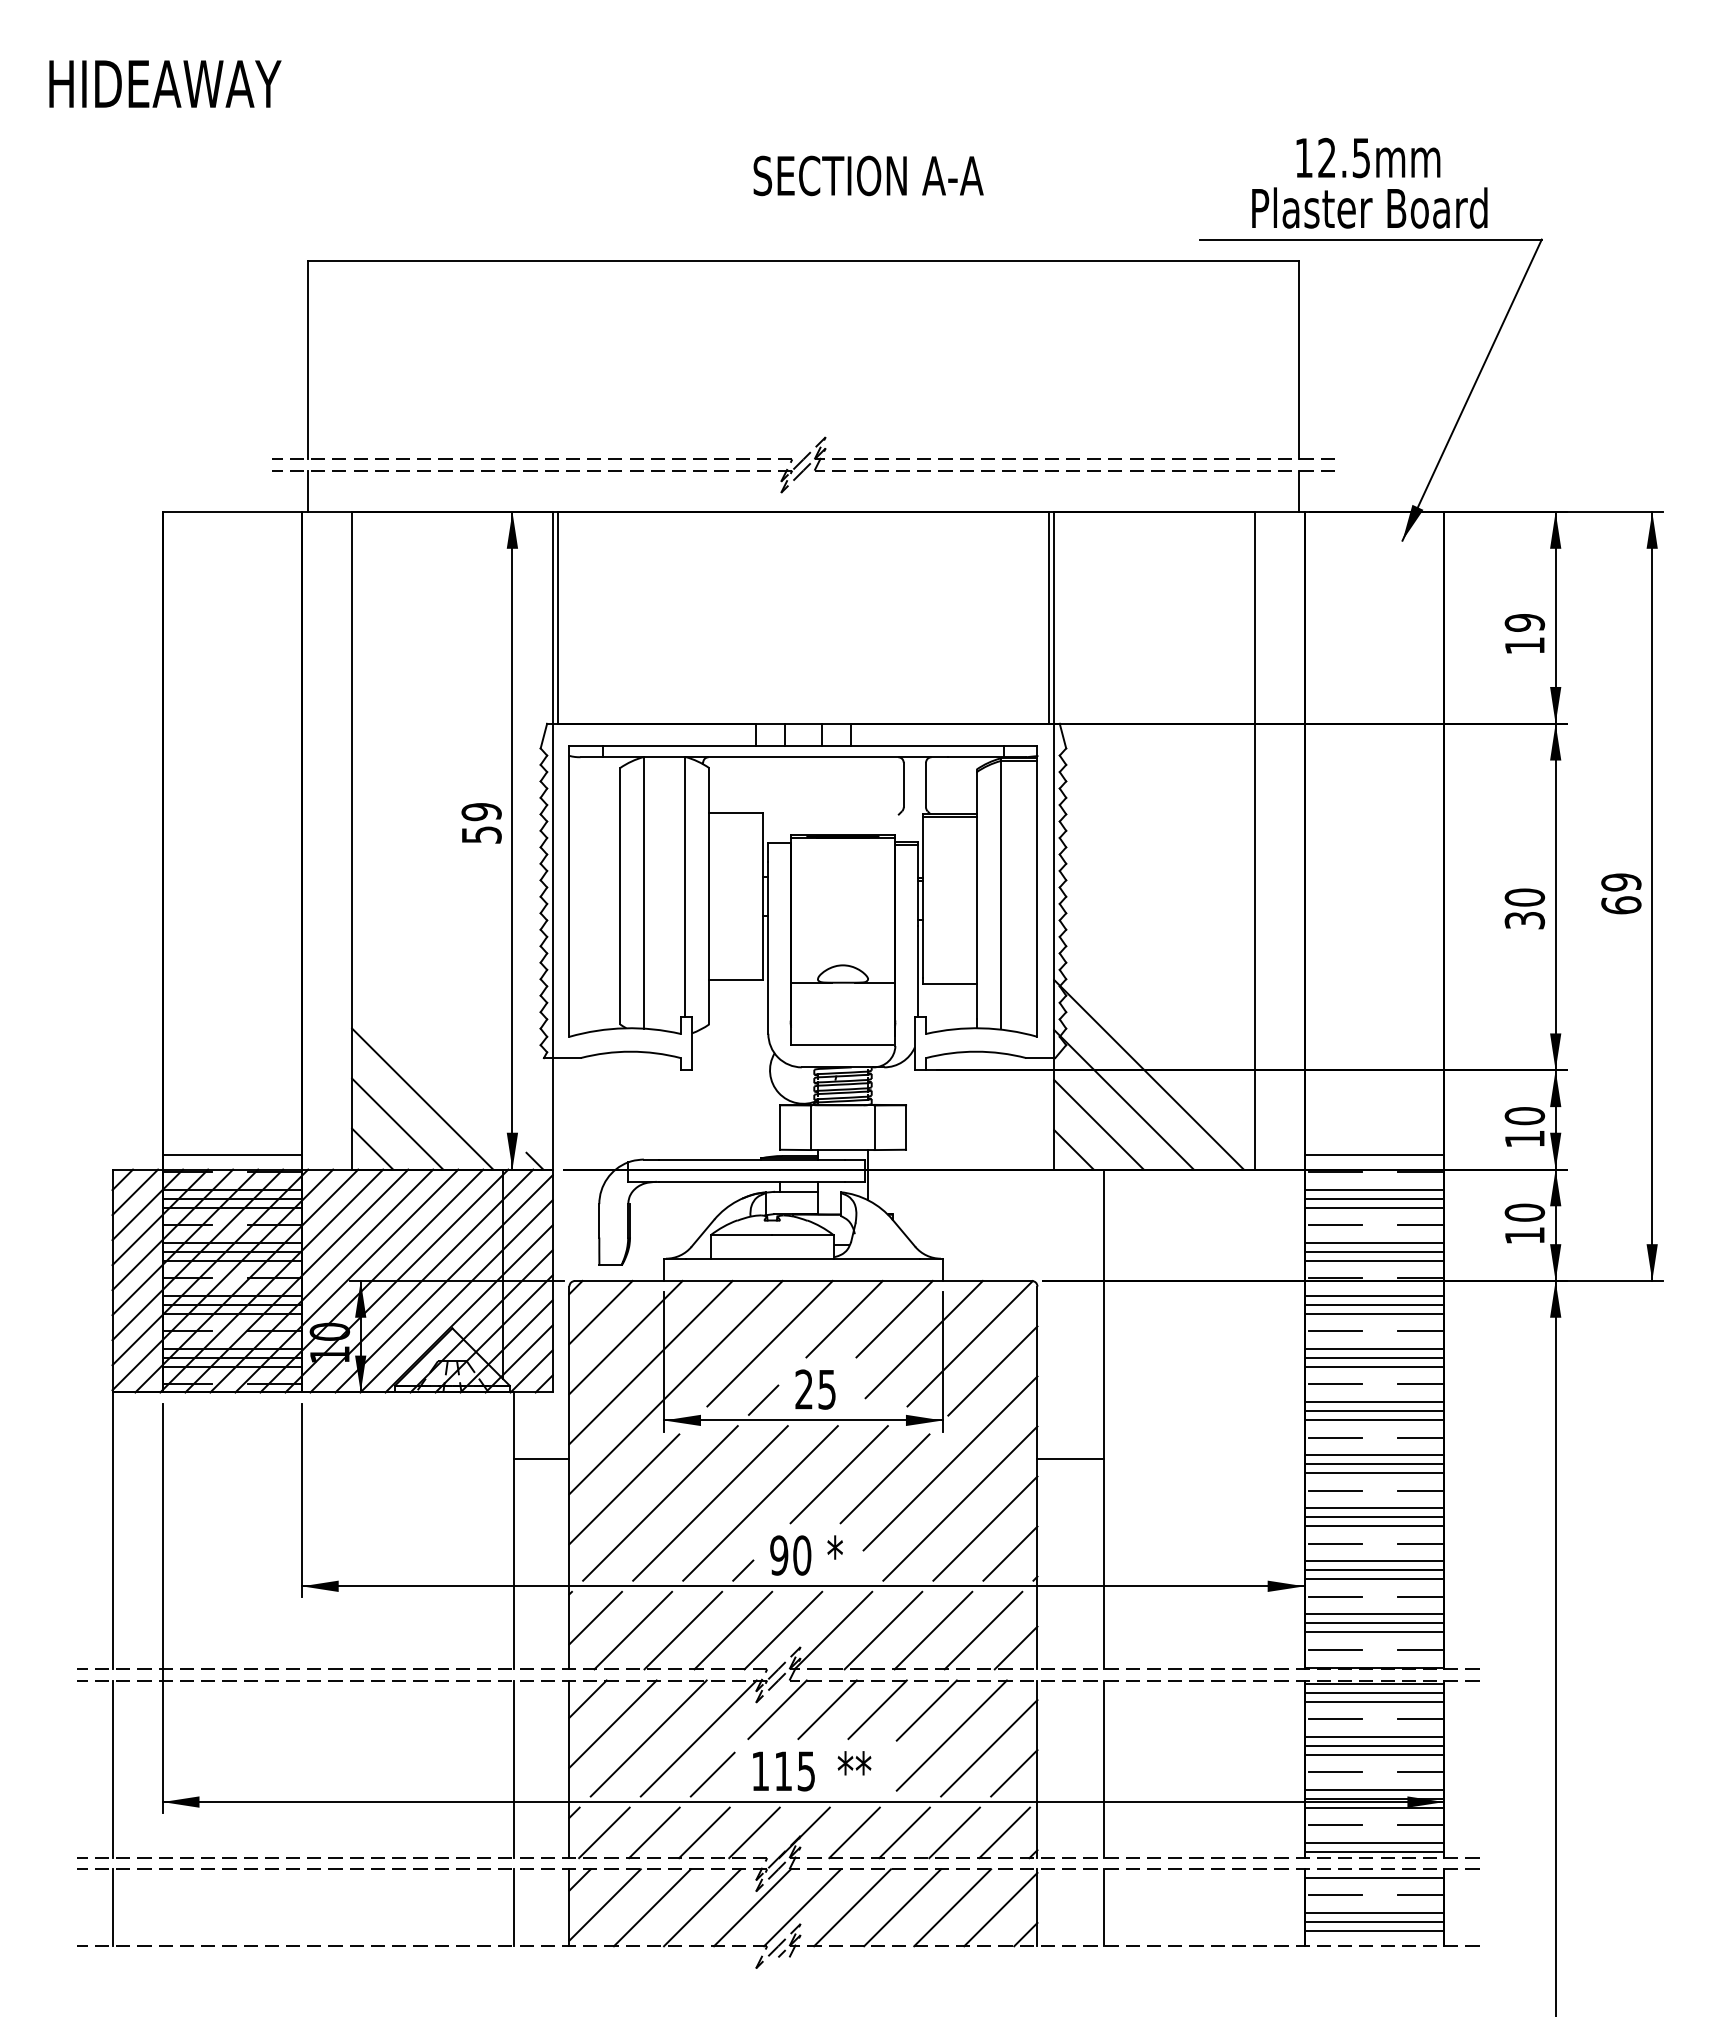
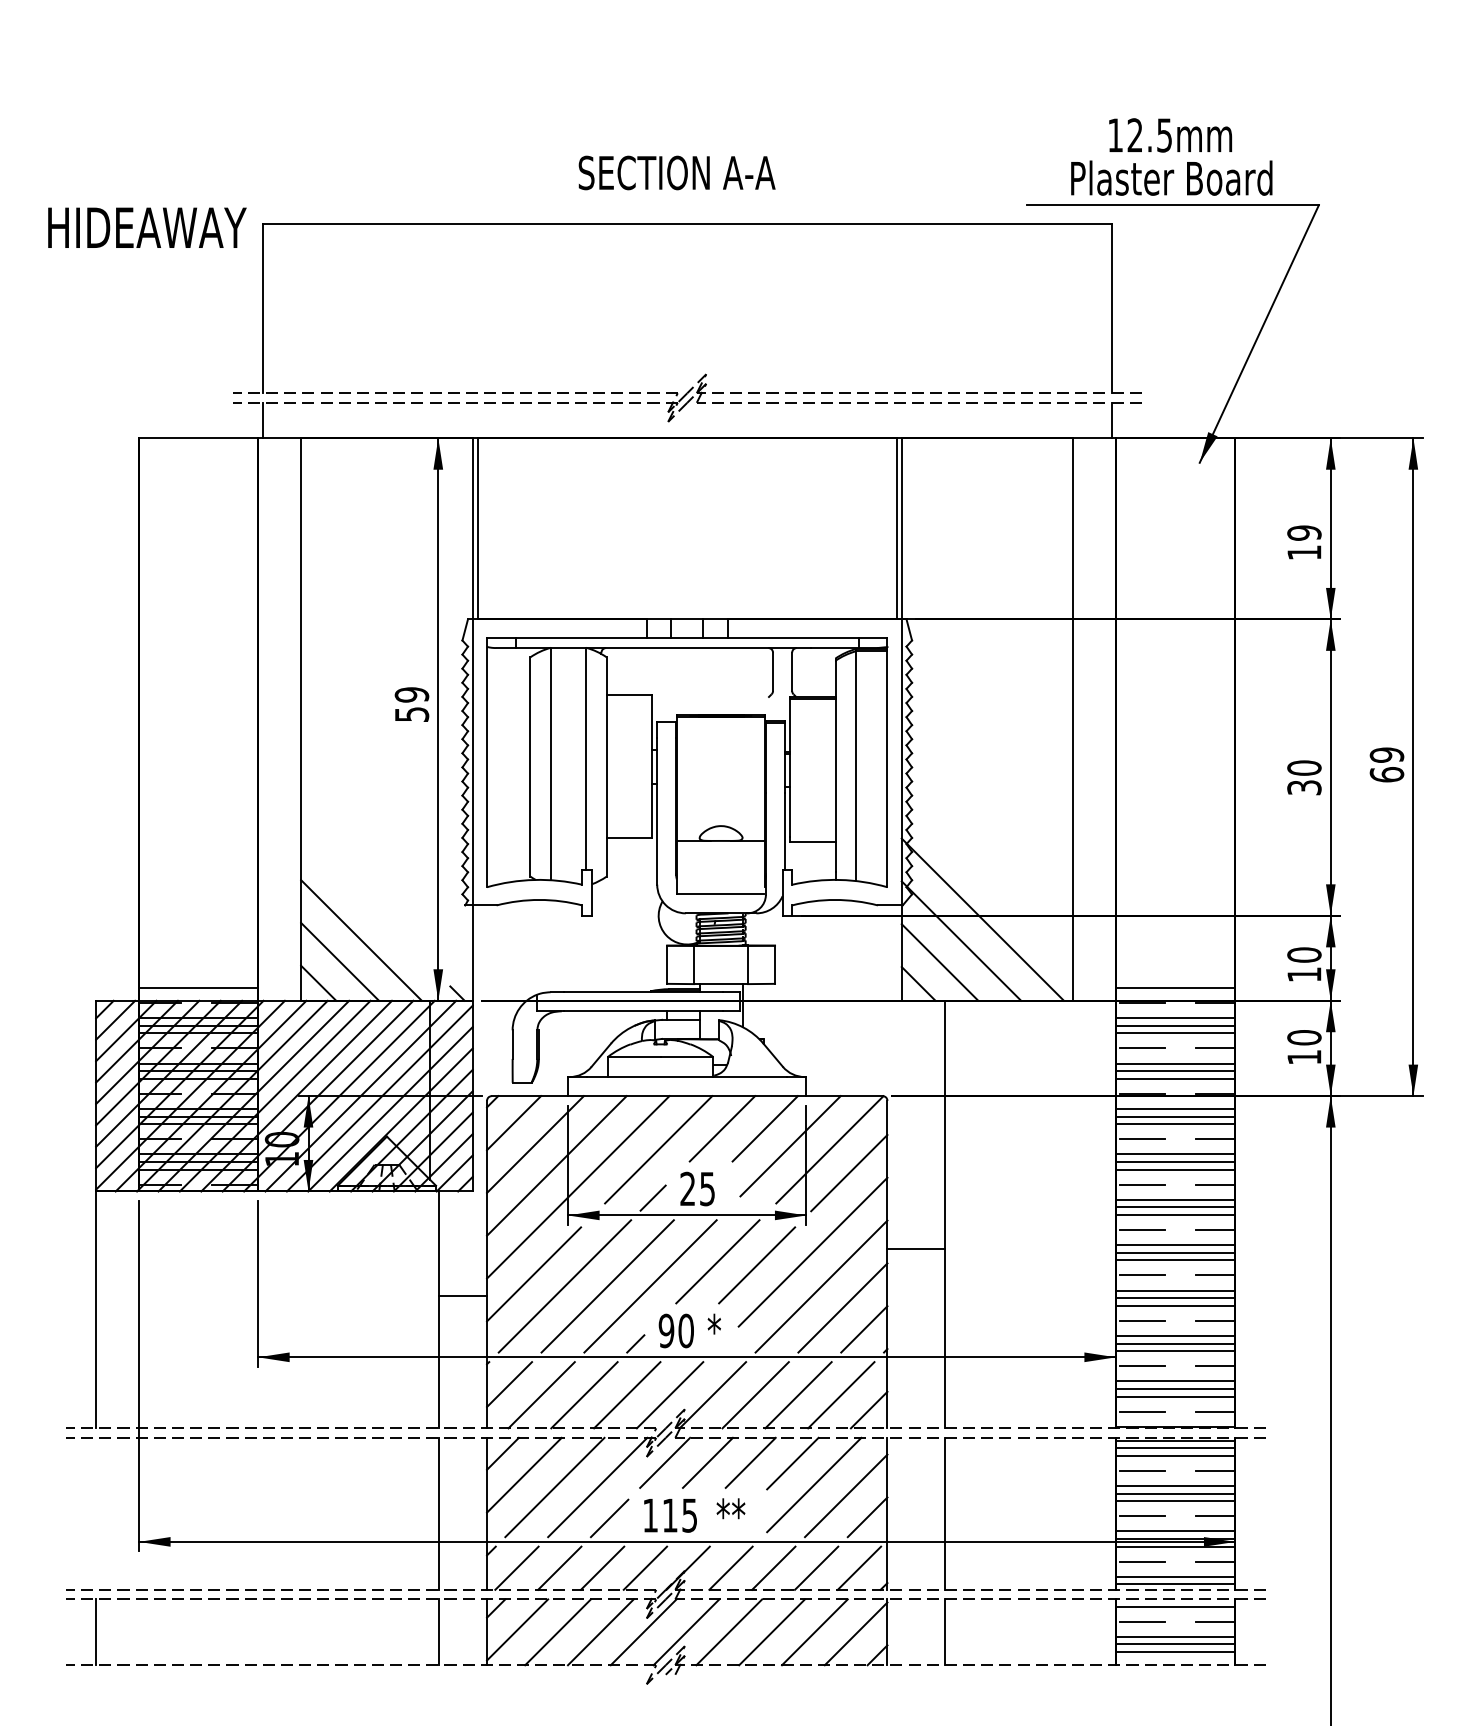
text: (165, 83) -> (147, 227), moved
text: (868, 175) -> (677, 172), moved
line: (541, 1459) -> (463, 1295), moved
line: (112, 1769) -> (96, 1514), removed

